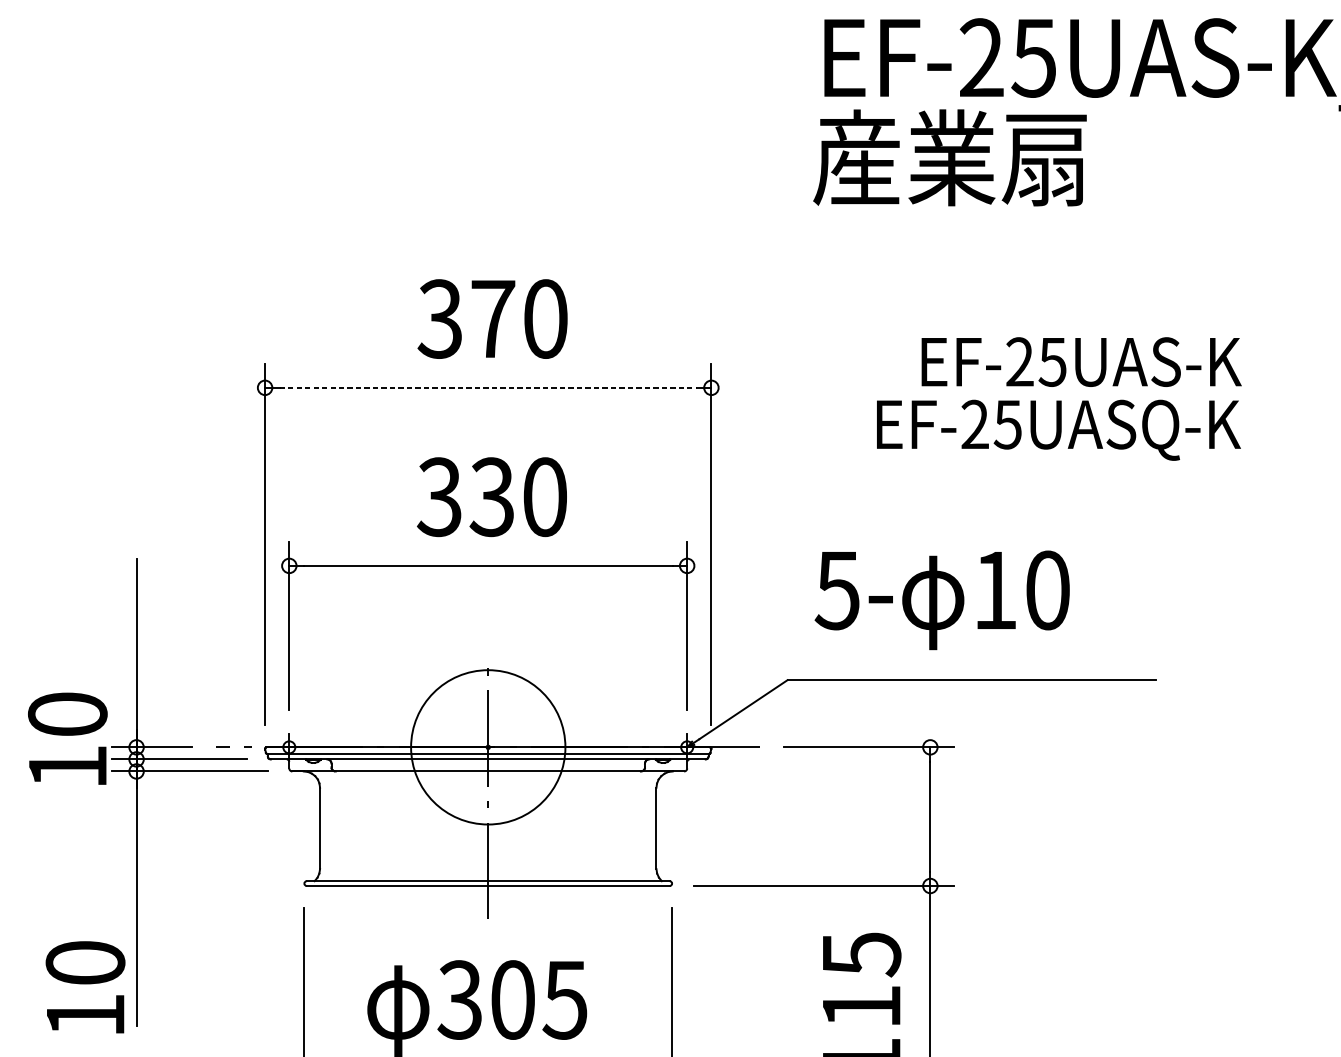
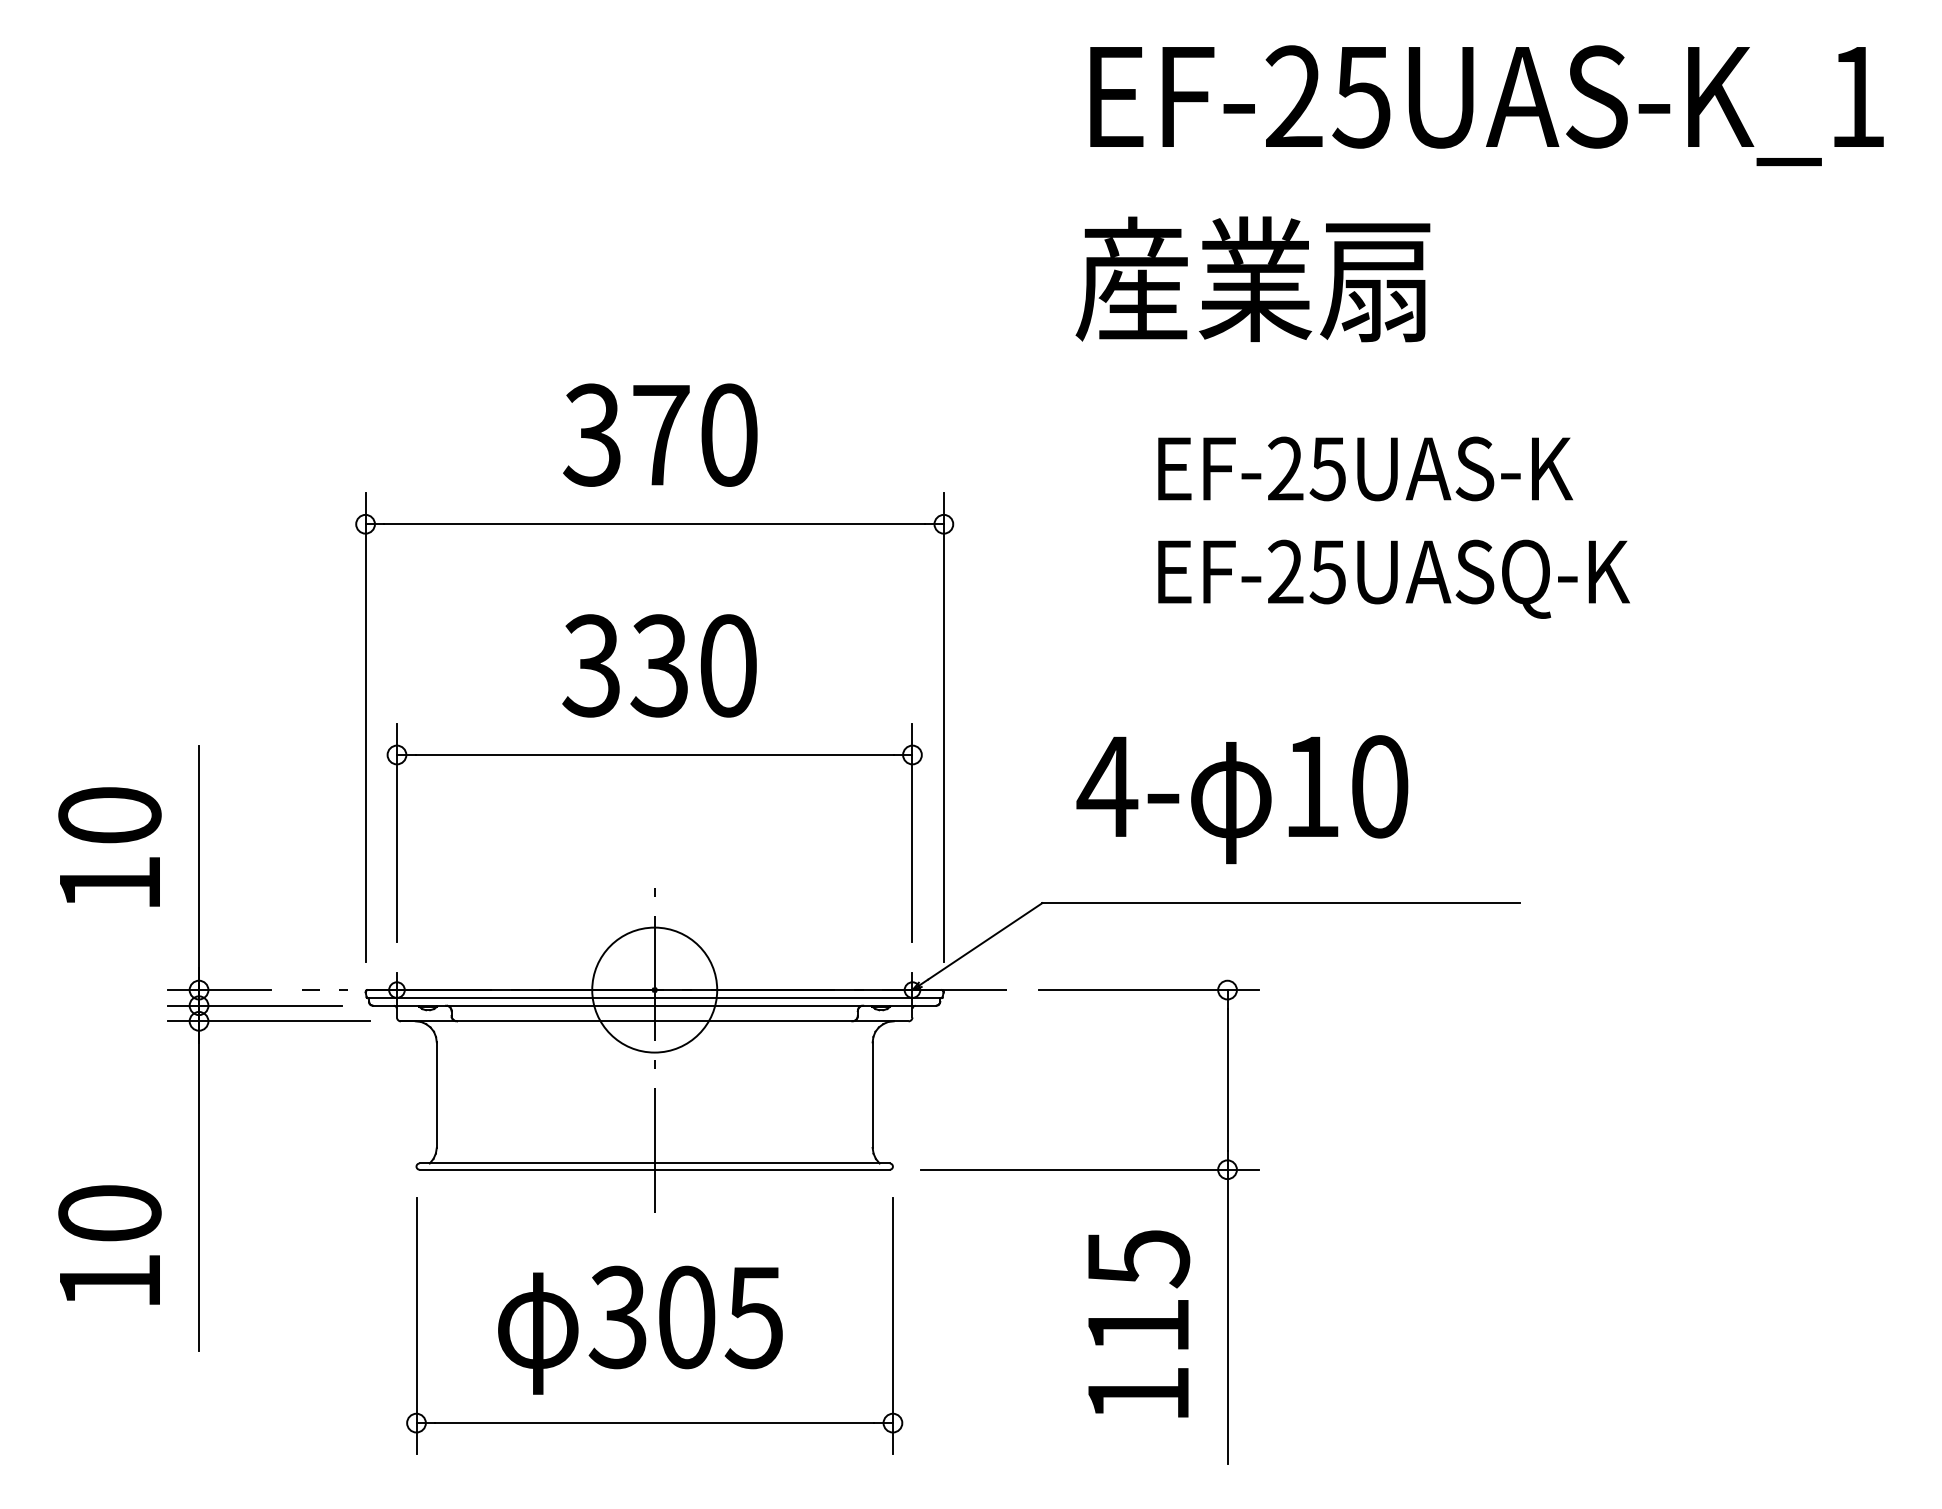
text: (949, 158) -> (1252, 279), moved
text: (1081, 361) -> (1365, 468), moved
line: (488, 388) -> (655, 524), dashed -> solid
text: (837, 590) -> (1107, 787), 5- -> 4-
text: (67, 738) -> (109, 846), moved
circle: (488, 746) -> (654, 989), size x0.62
text: (85, 986) -> (109, 1244), moved

